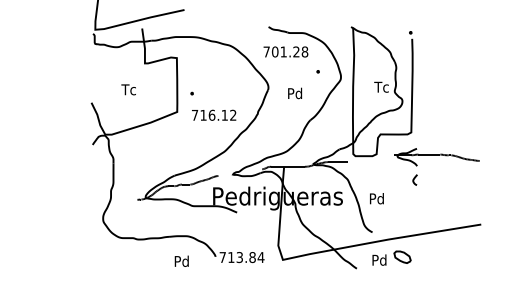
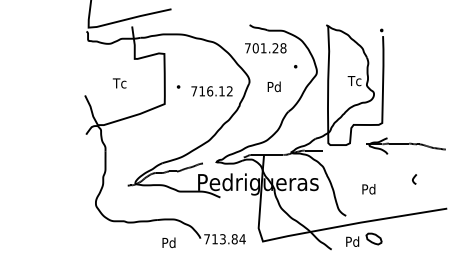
text: (214, 114) -> (212, 90), moved
curve: (414, 179) -> (414, 178), moved
text: (376, 198) -> (368, 189), moved

